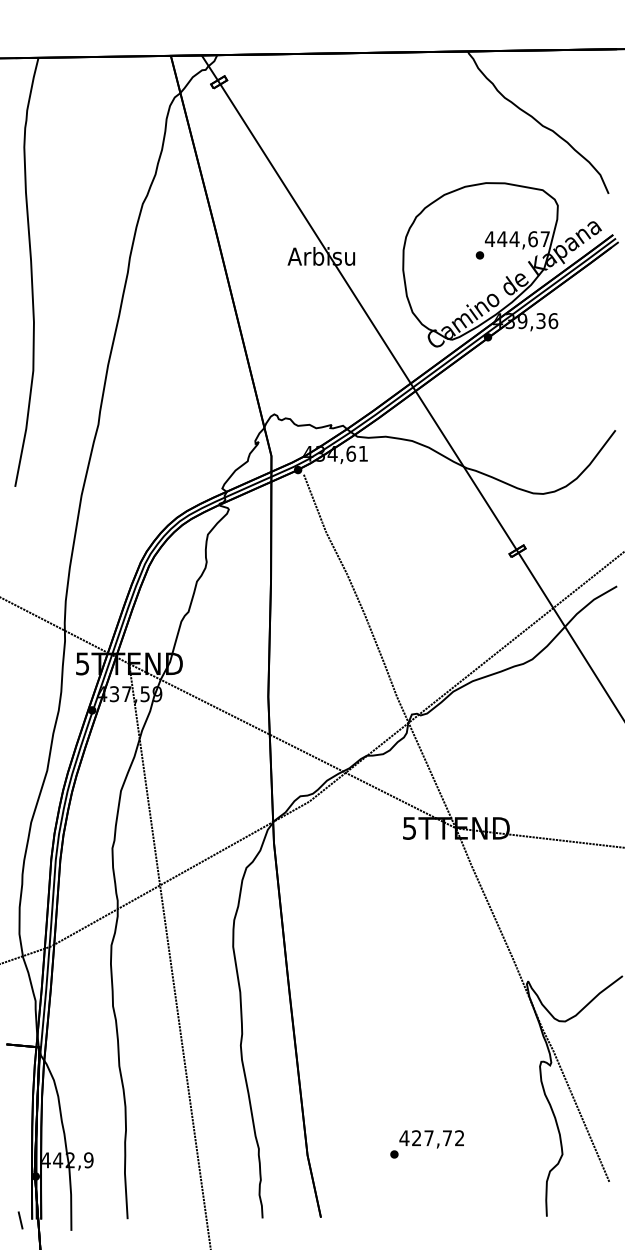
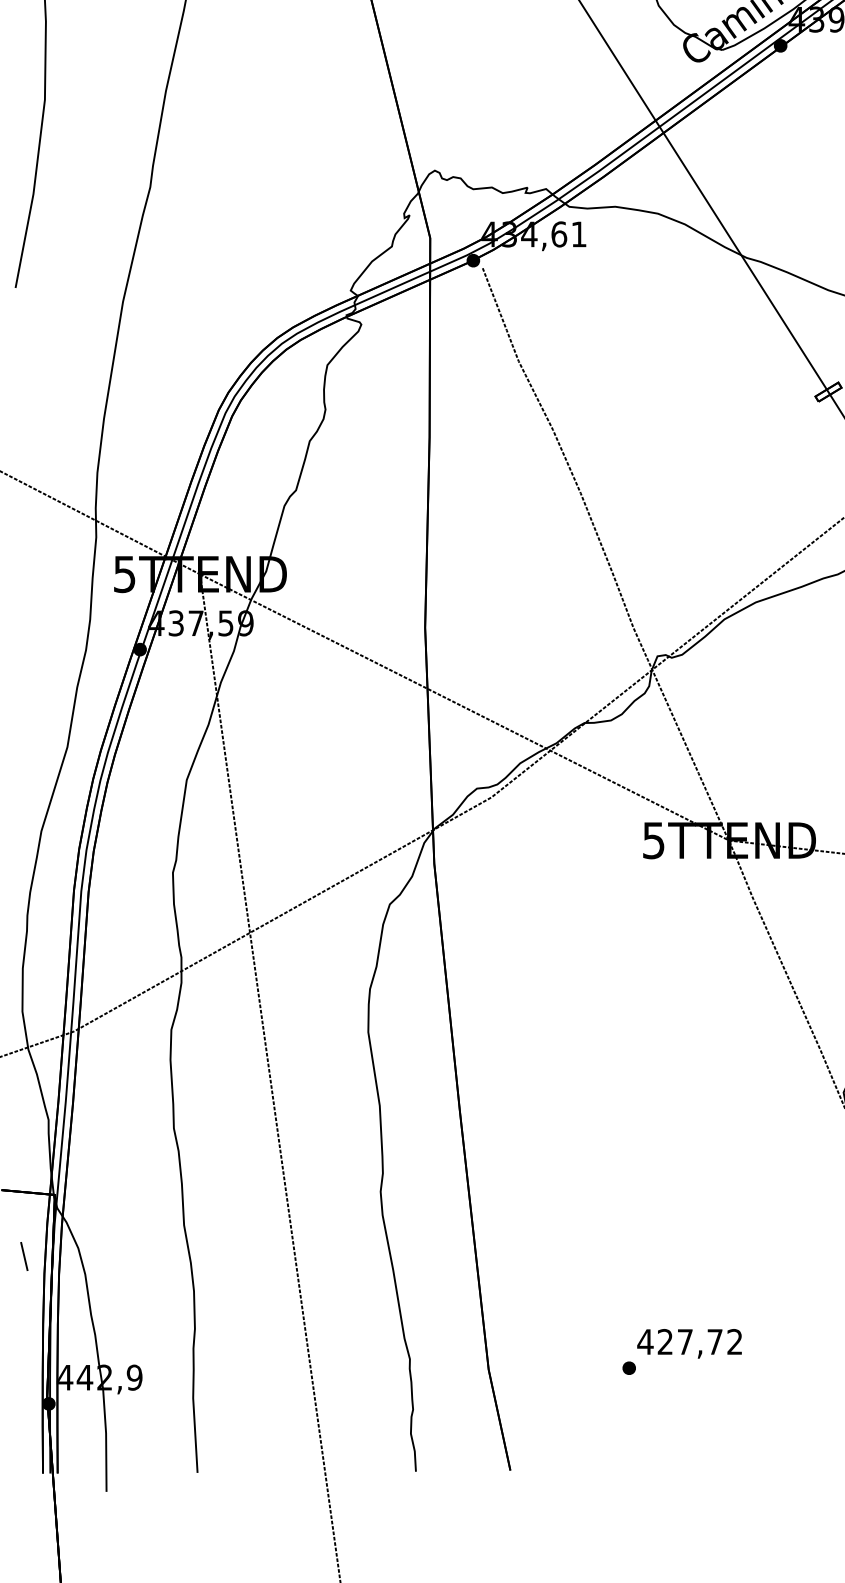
line: (20, 1220) -> (24, 1256), moved

